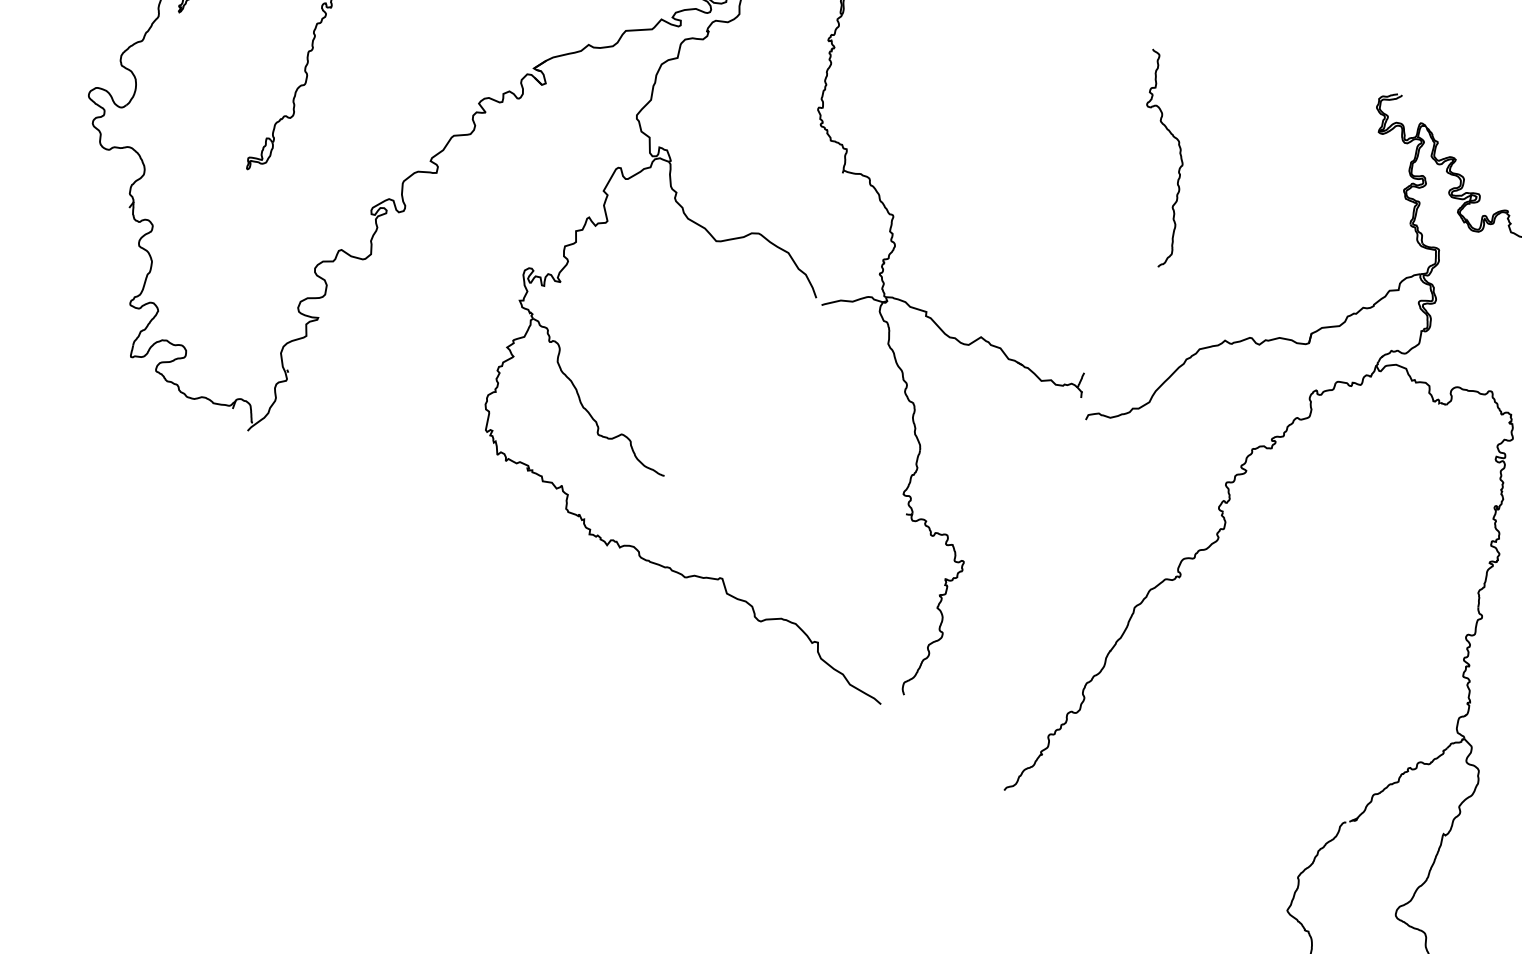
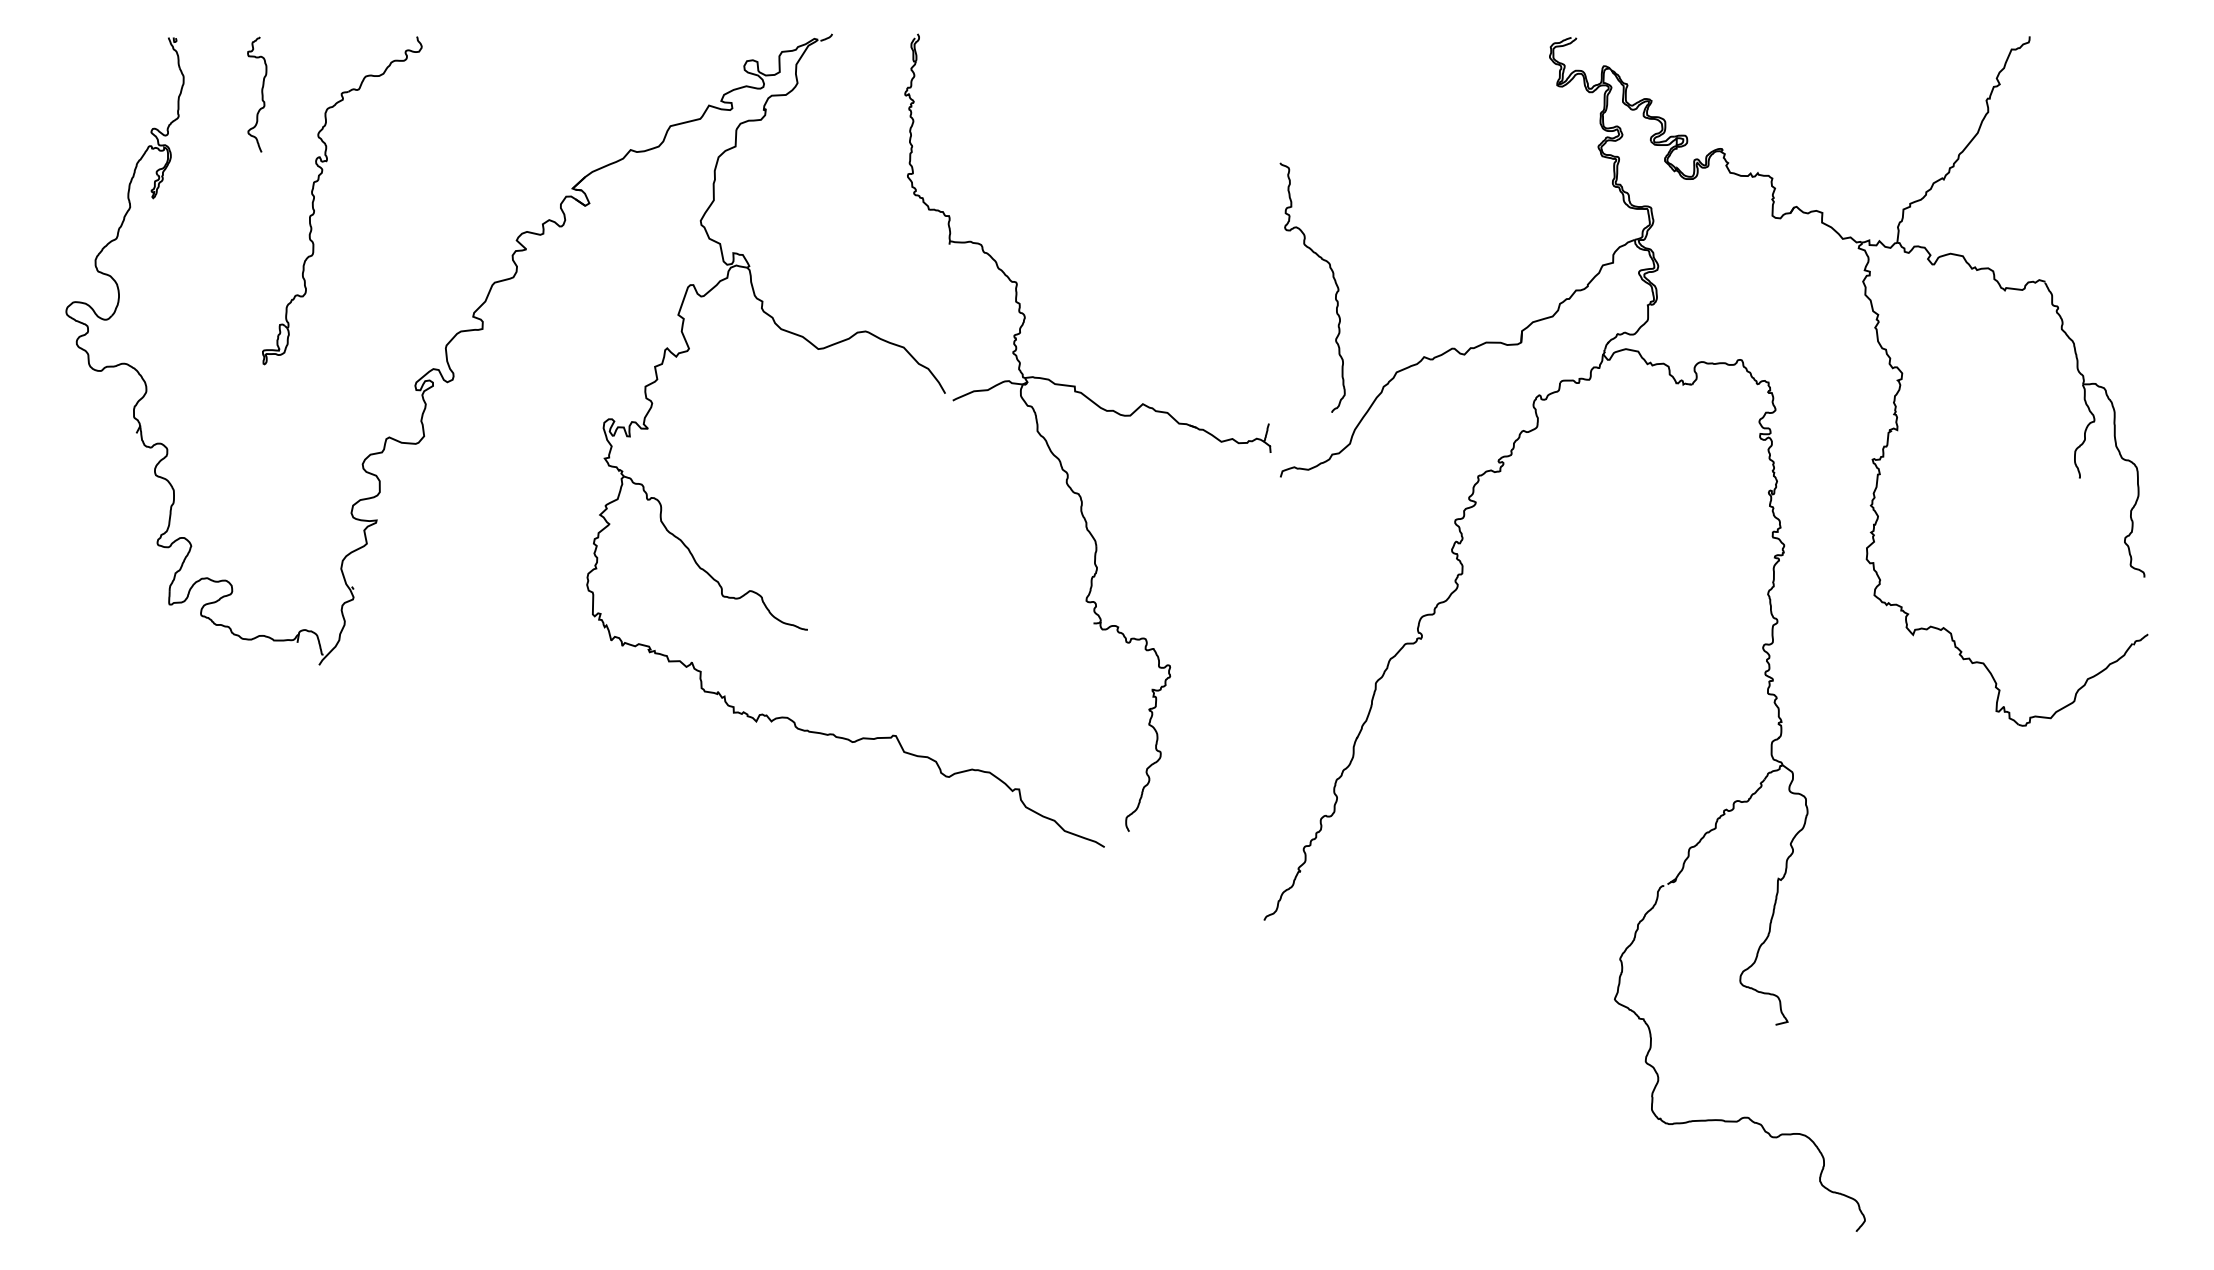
curve: (1179, 153) -> (1332, 277), moved

